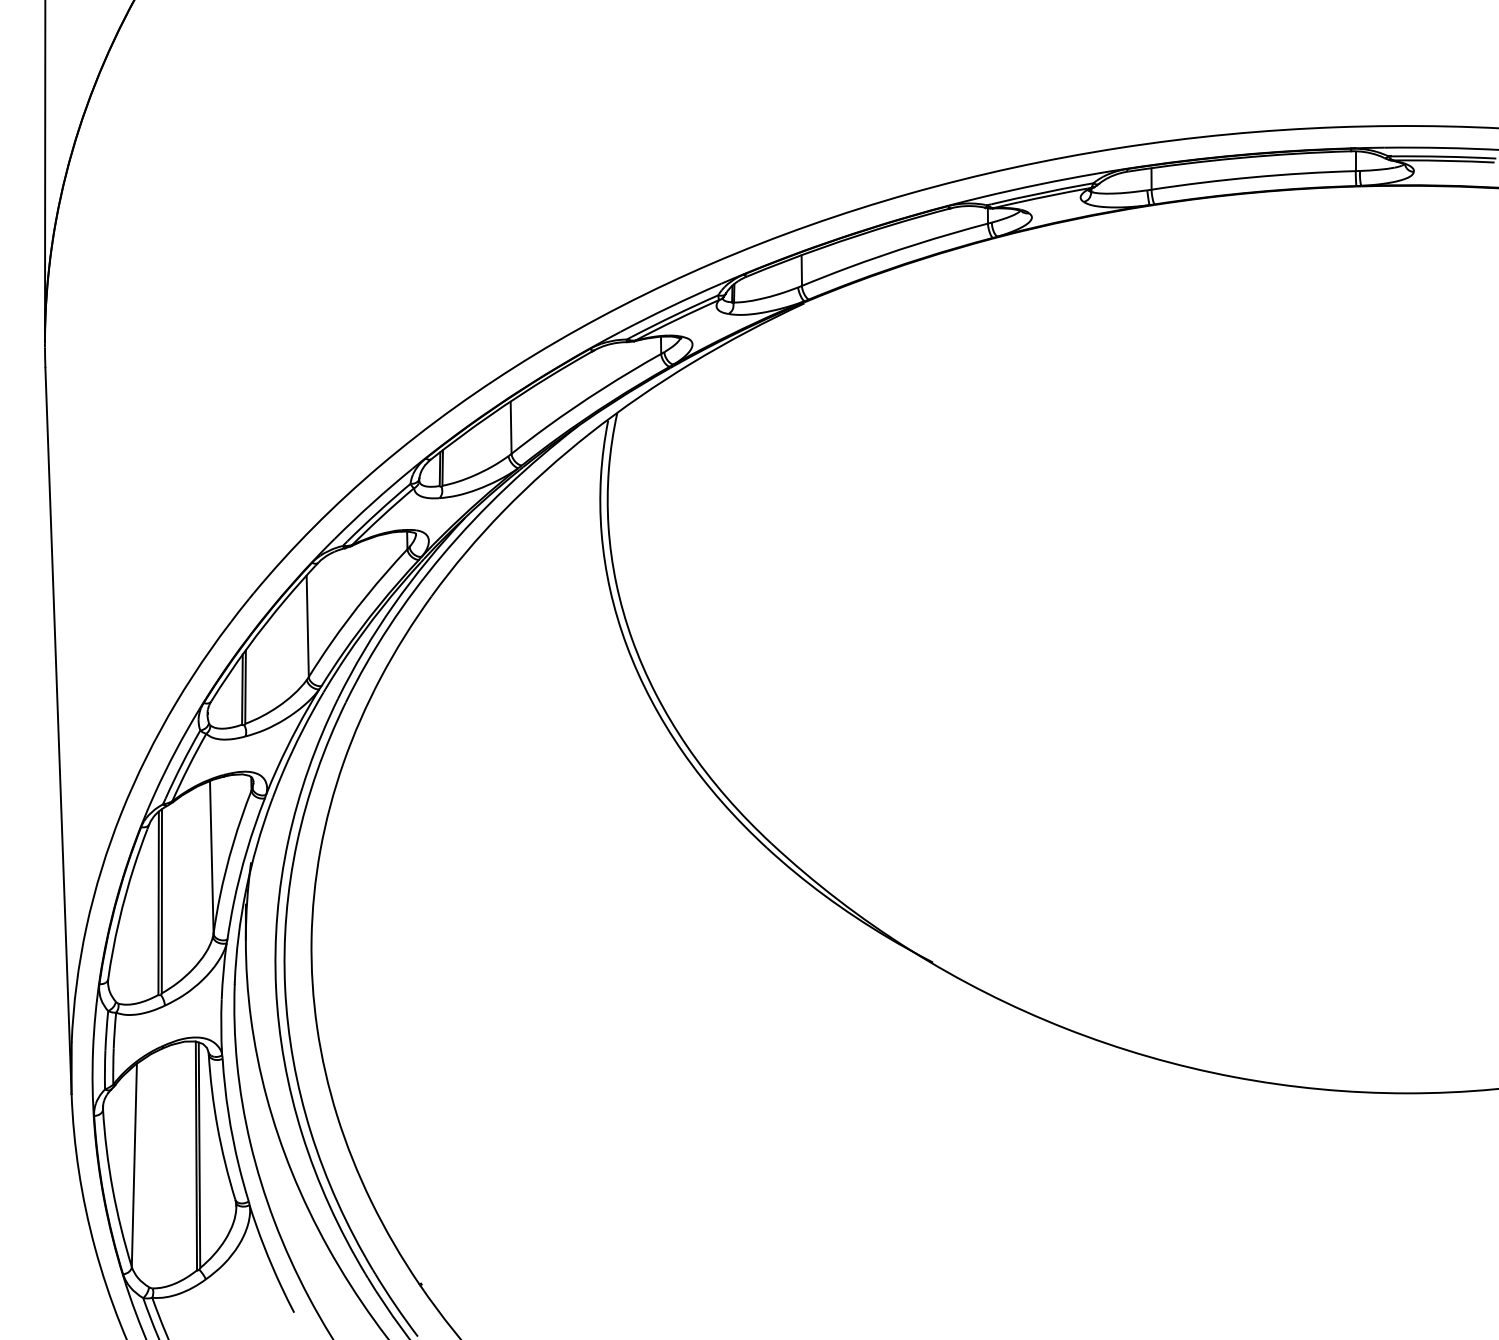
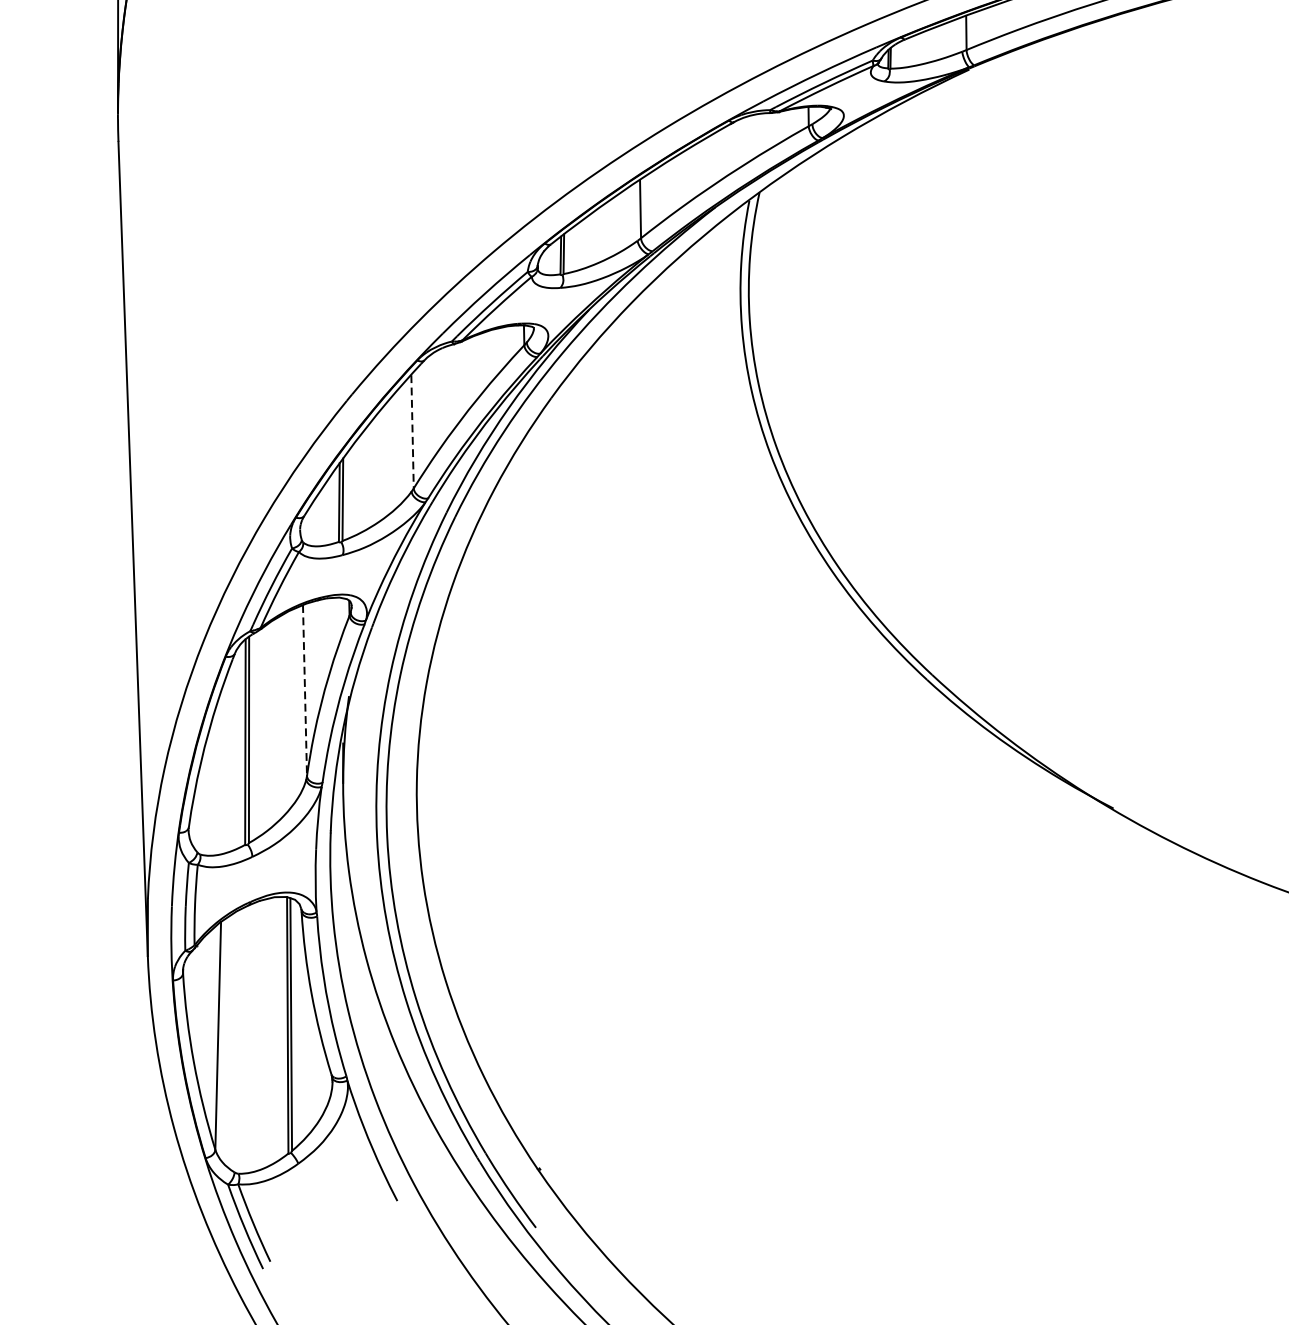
line: (307, 627) -> (412, 432), solid -> dashed
line: (211, 857) -> (304, 690), solid -> dashed

